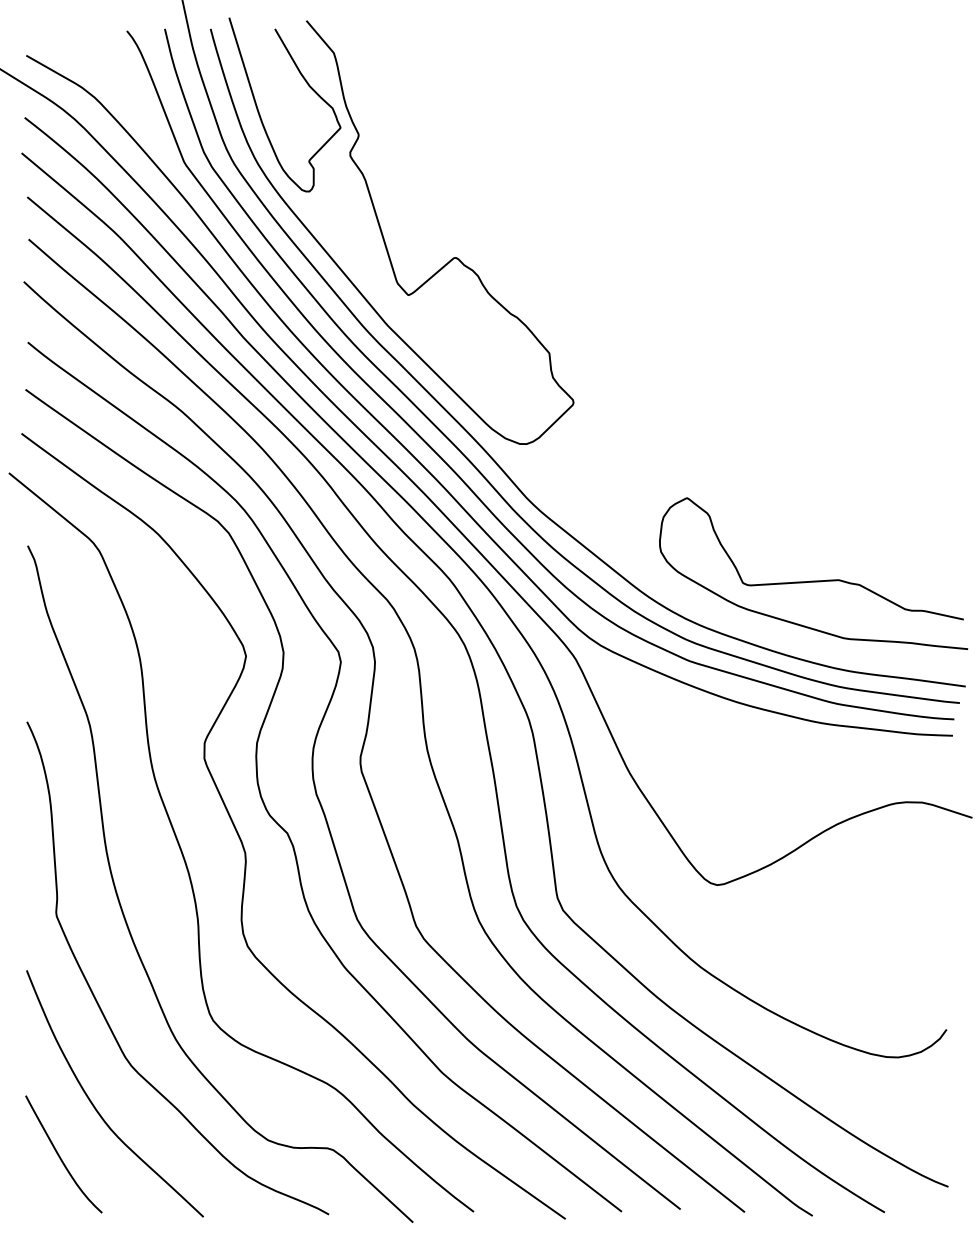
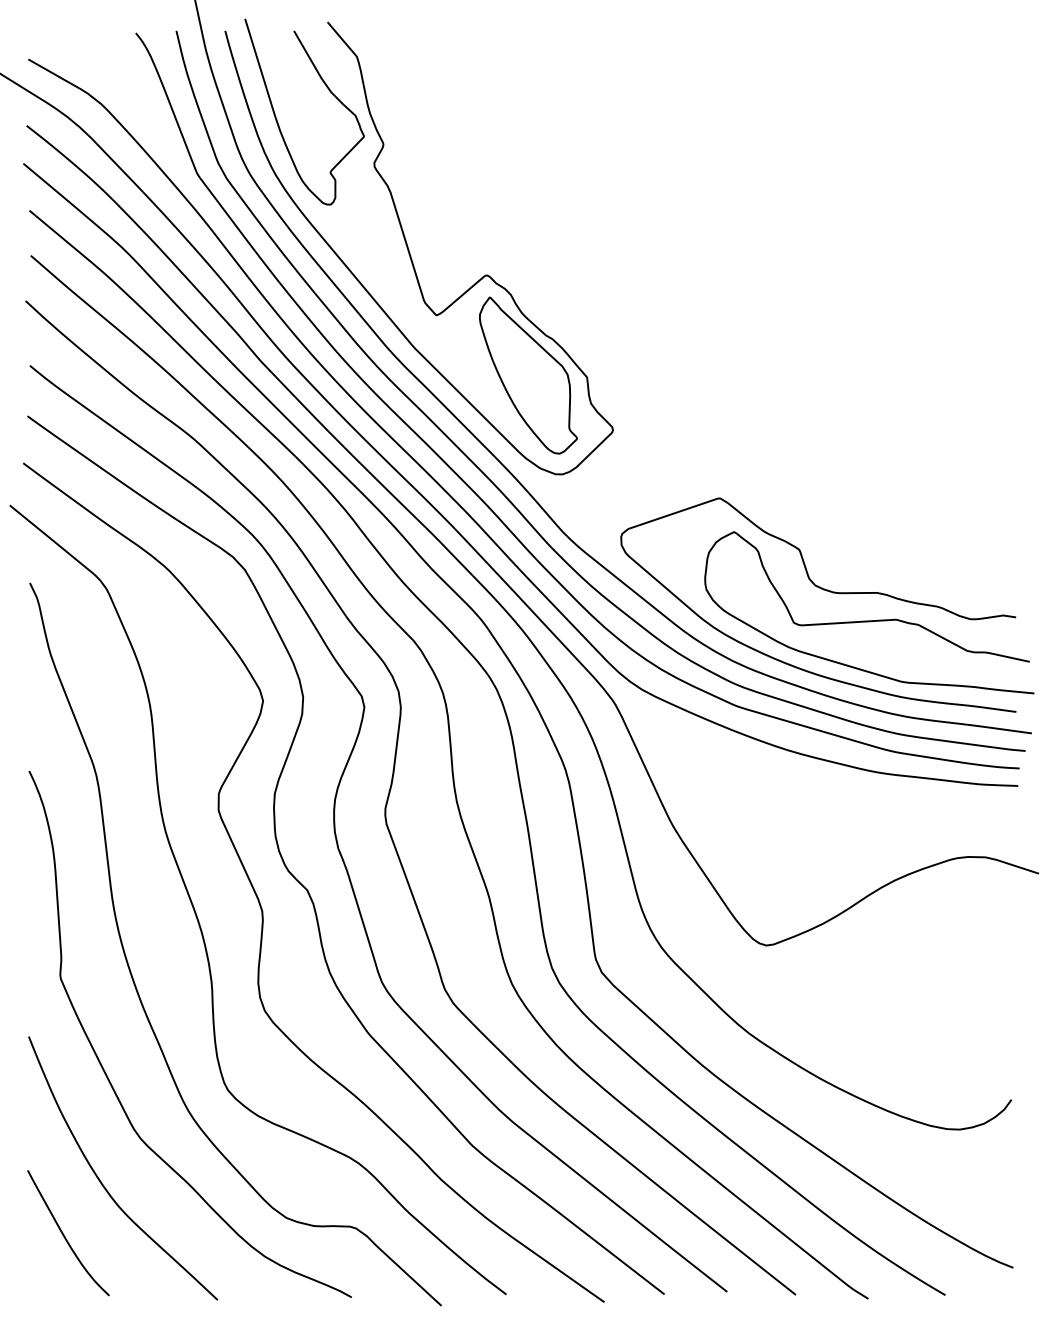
part: (494, 351) -> (528, 375), added
curve: (769, 552) -> (822, 590), added

